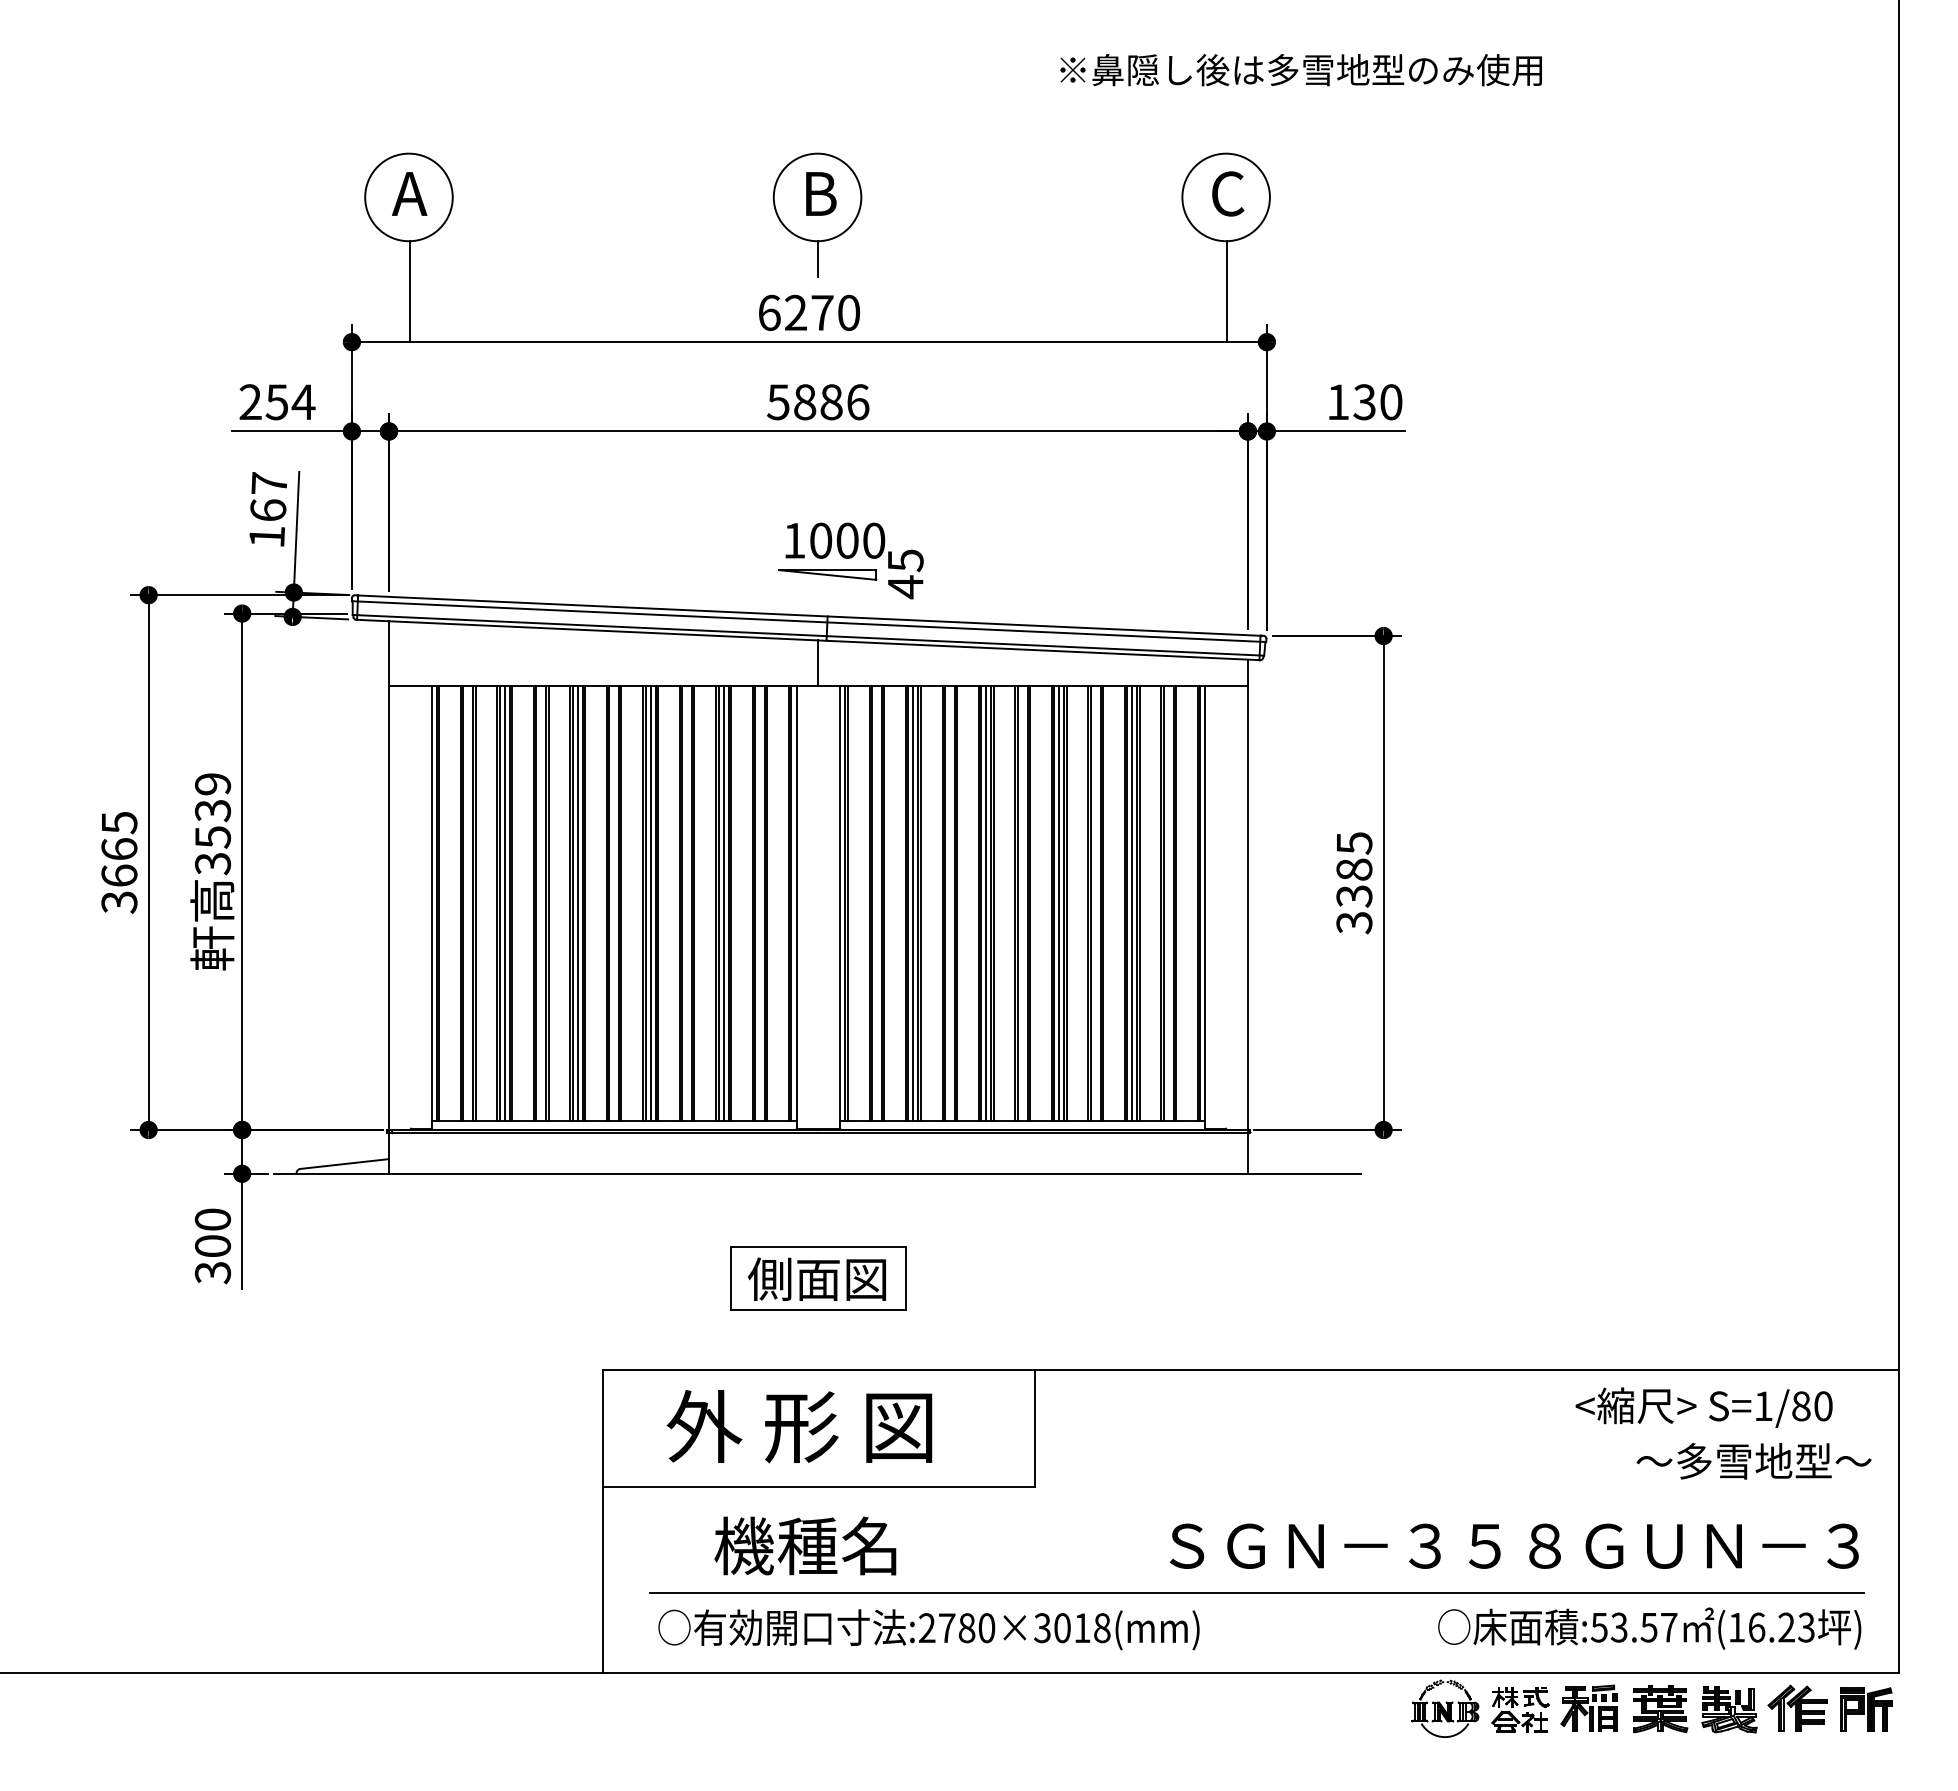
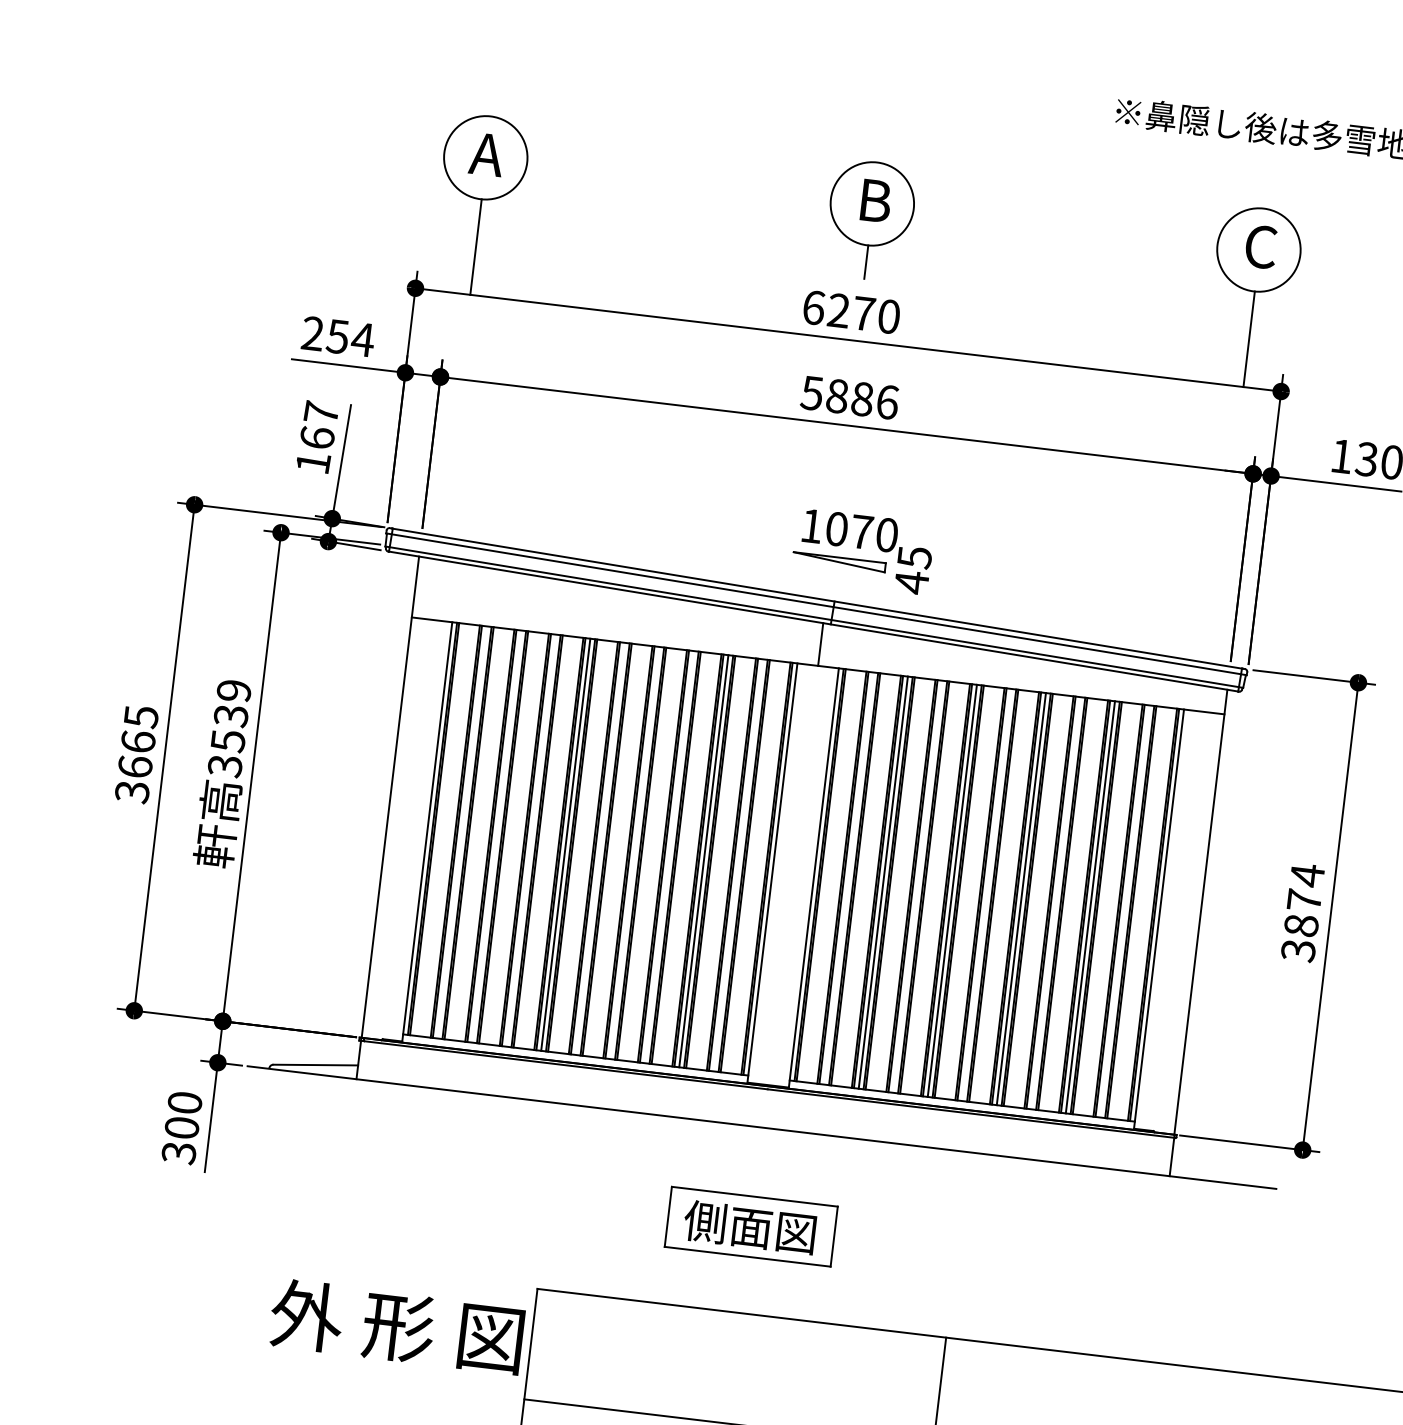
text: (847, 540) -> (861, 531), 1000 -> 1070
text: (1354, 869) -> (1304, 900), 3385 -> 3874
line: (504, 903) -> (496, 836), removed
line: (650, 903) -> (634, 853), removed
text: (799, 1426) -> (396, 1326), moved

